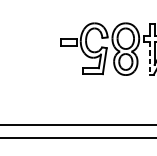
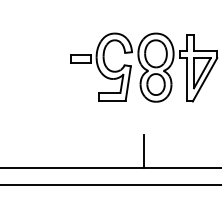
line: (149, 58) -> (187, 79), dashed -> solid
line: (117, 112) -> (144, 151), added

